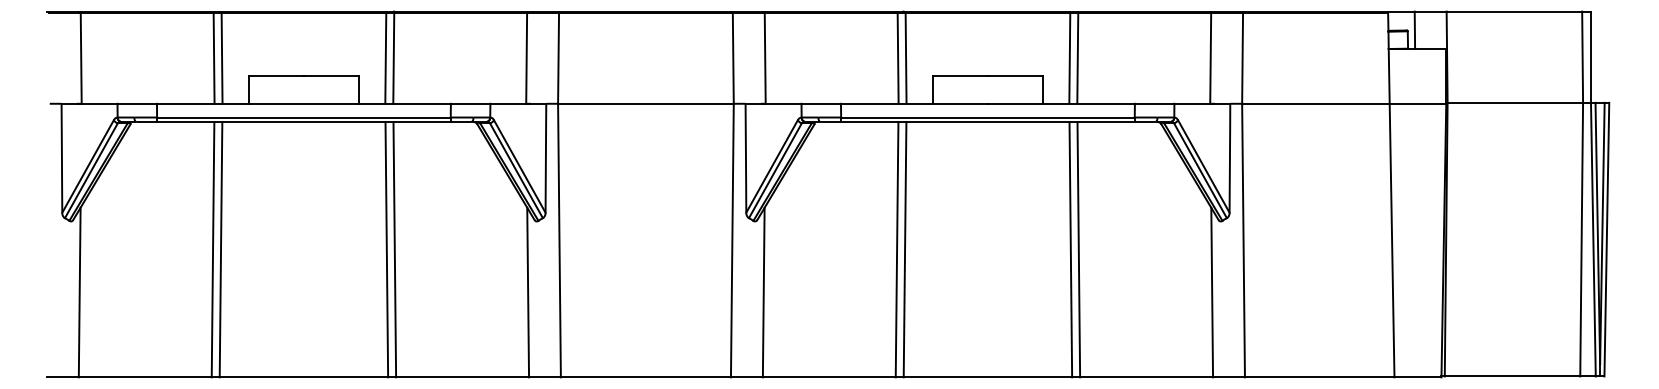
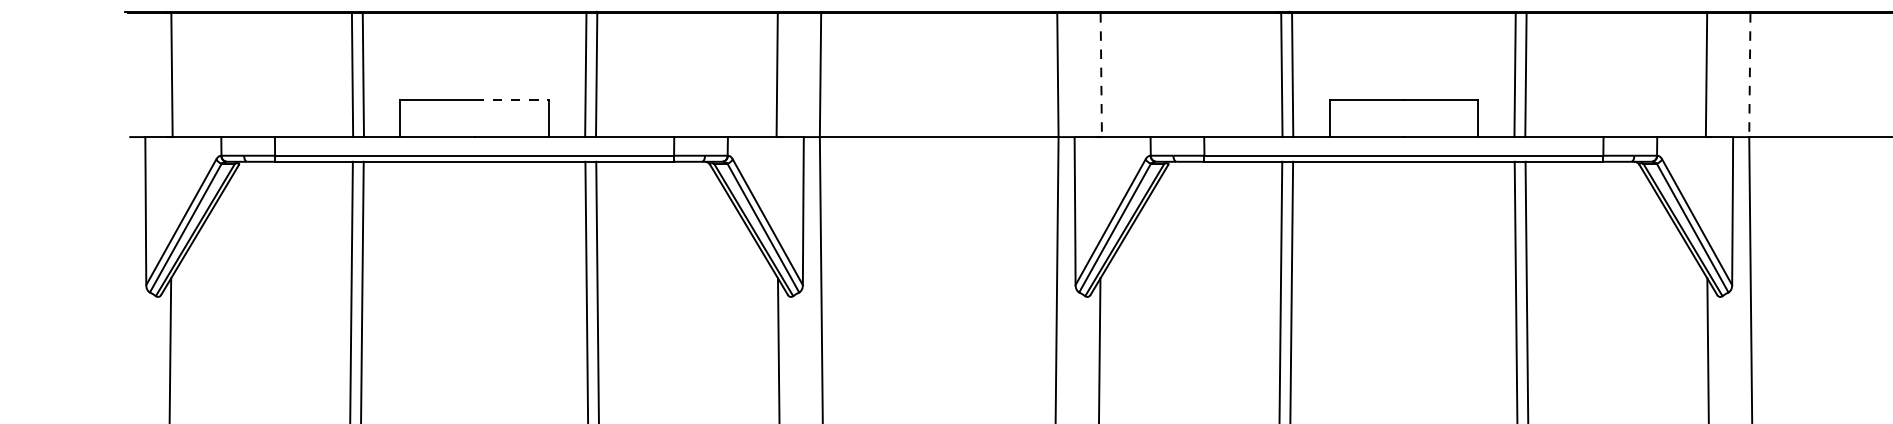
line: (765, 58) -> (1101, 75), solid -> dashed
line: (1242, 58) -> (1749, 75), solid -> dashed
line: (331, 76) -> (512, 99), solid -> dashed

